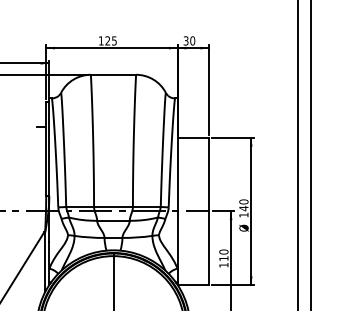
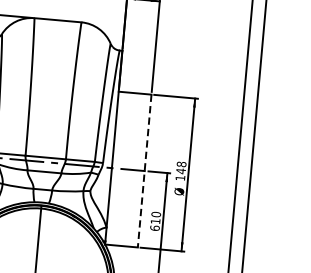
text: (243, 201) -> (181, 163), 140 -> 148
line: (209, 211) -> (145, 171), solid -> dashed
text: (223, 264) -> (154, 227), 110 -> 610

